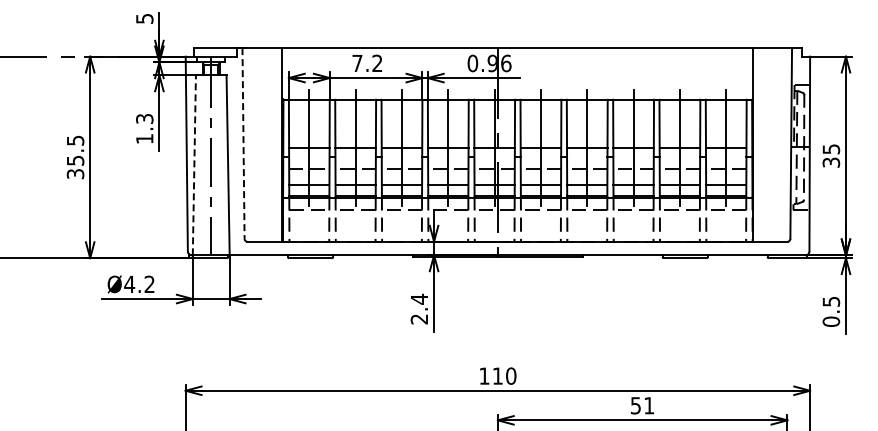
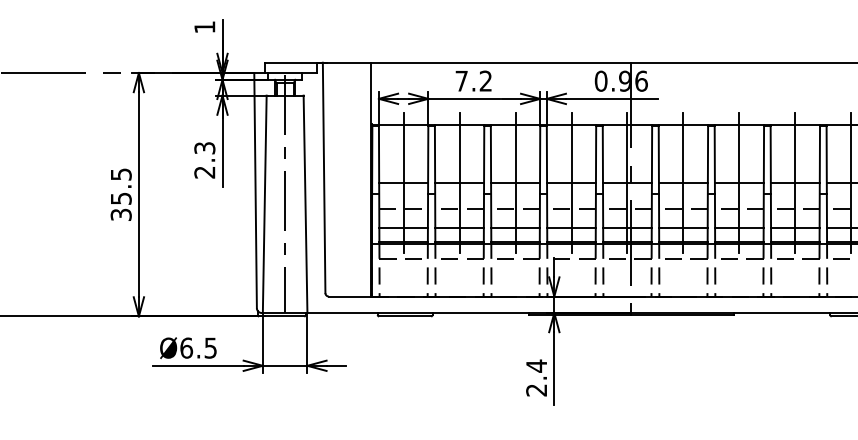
text: (144, 18) -> (204, 26), 5 -> 1
text: (144, 139) -> (204, 173), 1.3 -> 2.3
line: (243, 144) -> (324, 179), dashed -> solid
line: (194, 165) -> (264, 204), dashed -> solid
text: (139, 284) -> (198, 348), Ø4.2 -> Ø6.5

